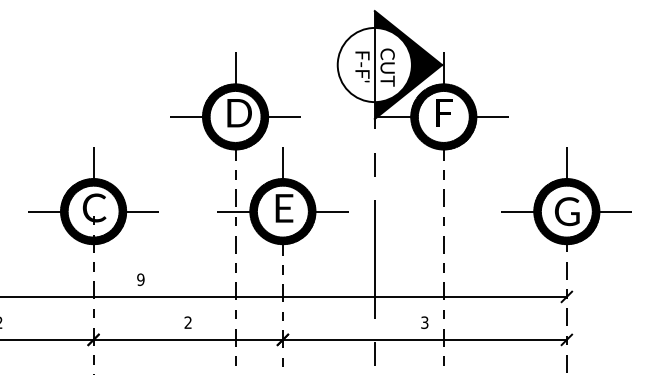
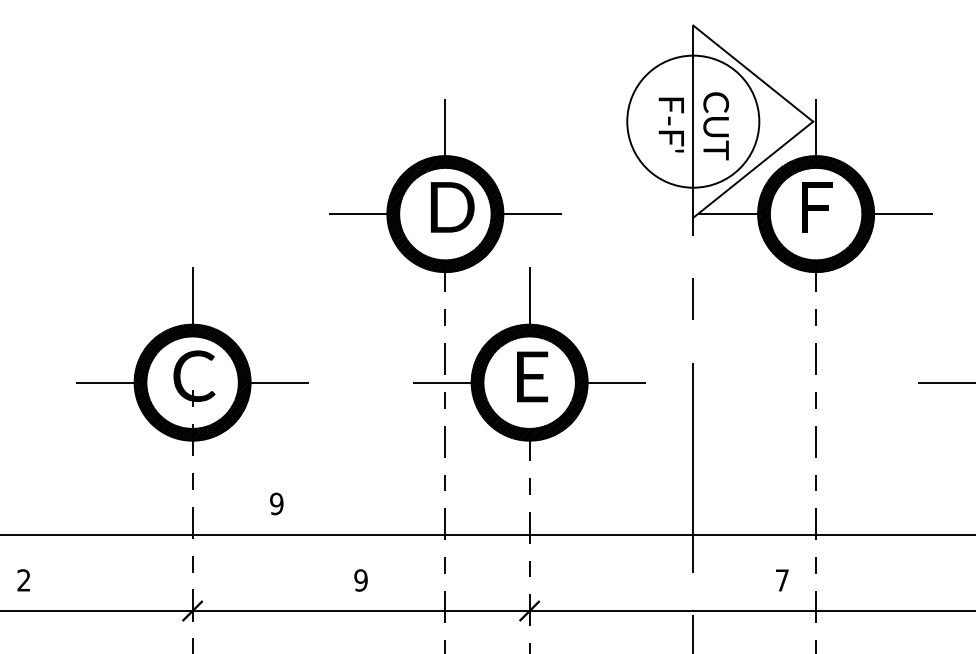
fill: (408, 65) -> (753, 122), removed
text: (187, 322) -> (359, 580), 2 -> 9
text: (424, 322) -> (781, 580), 3 -> 7

